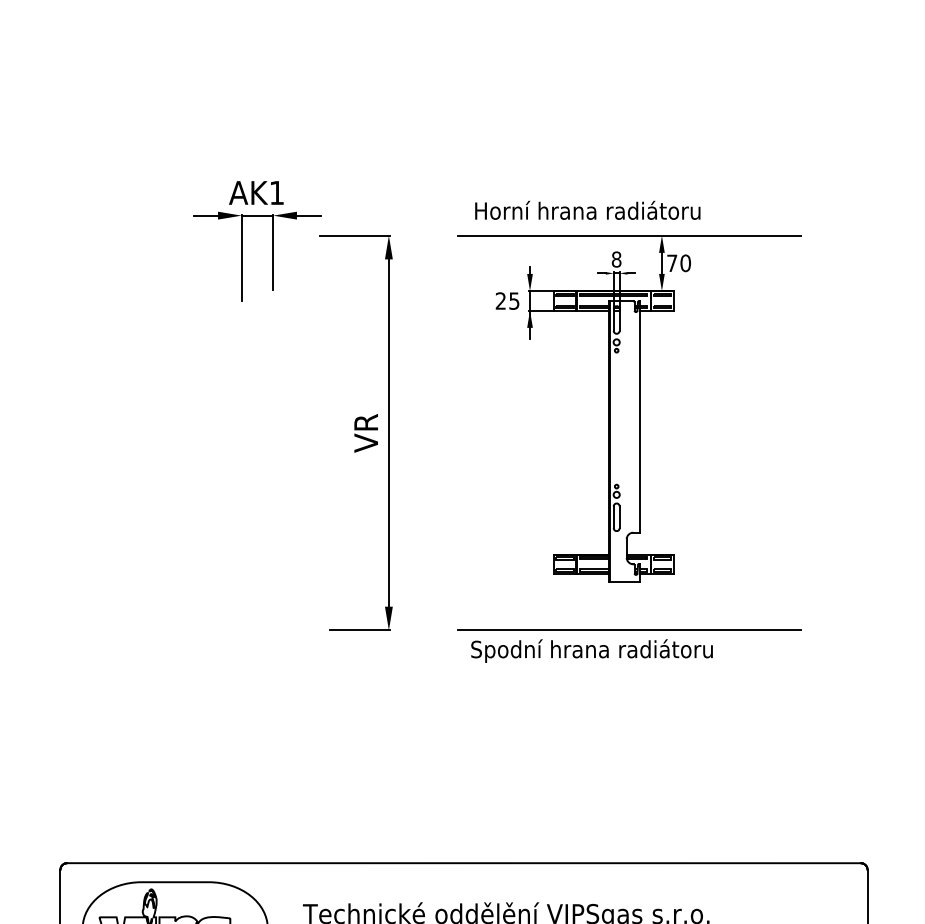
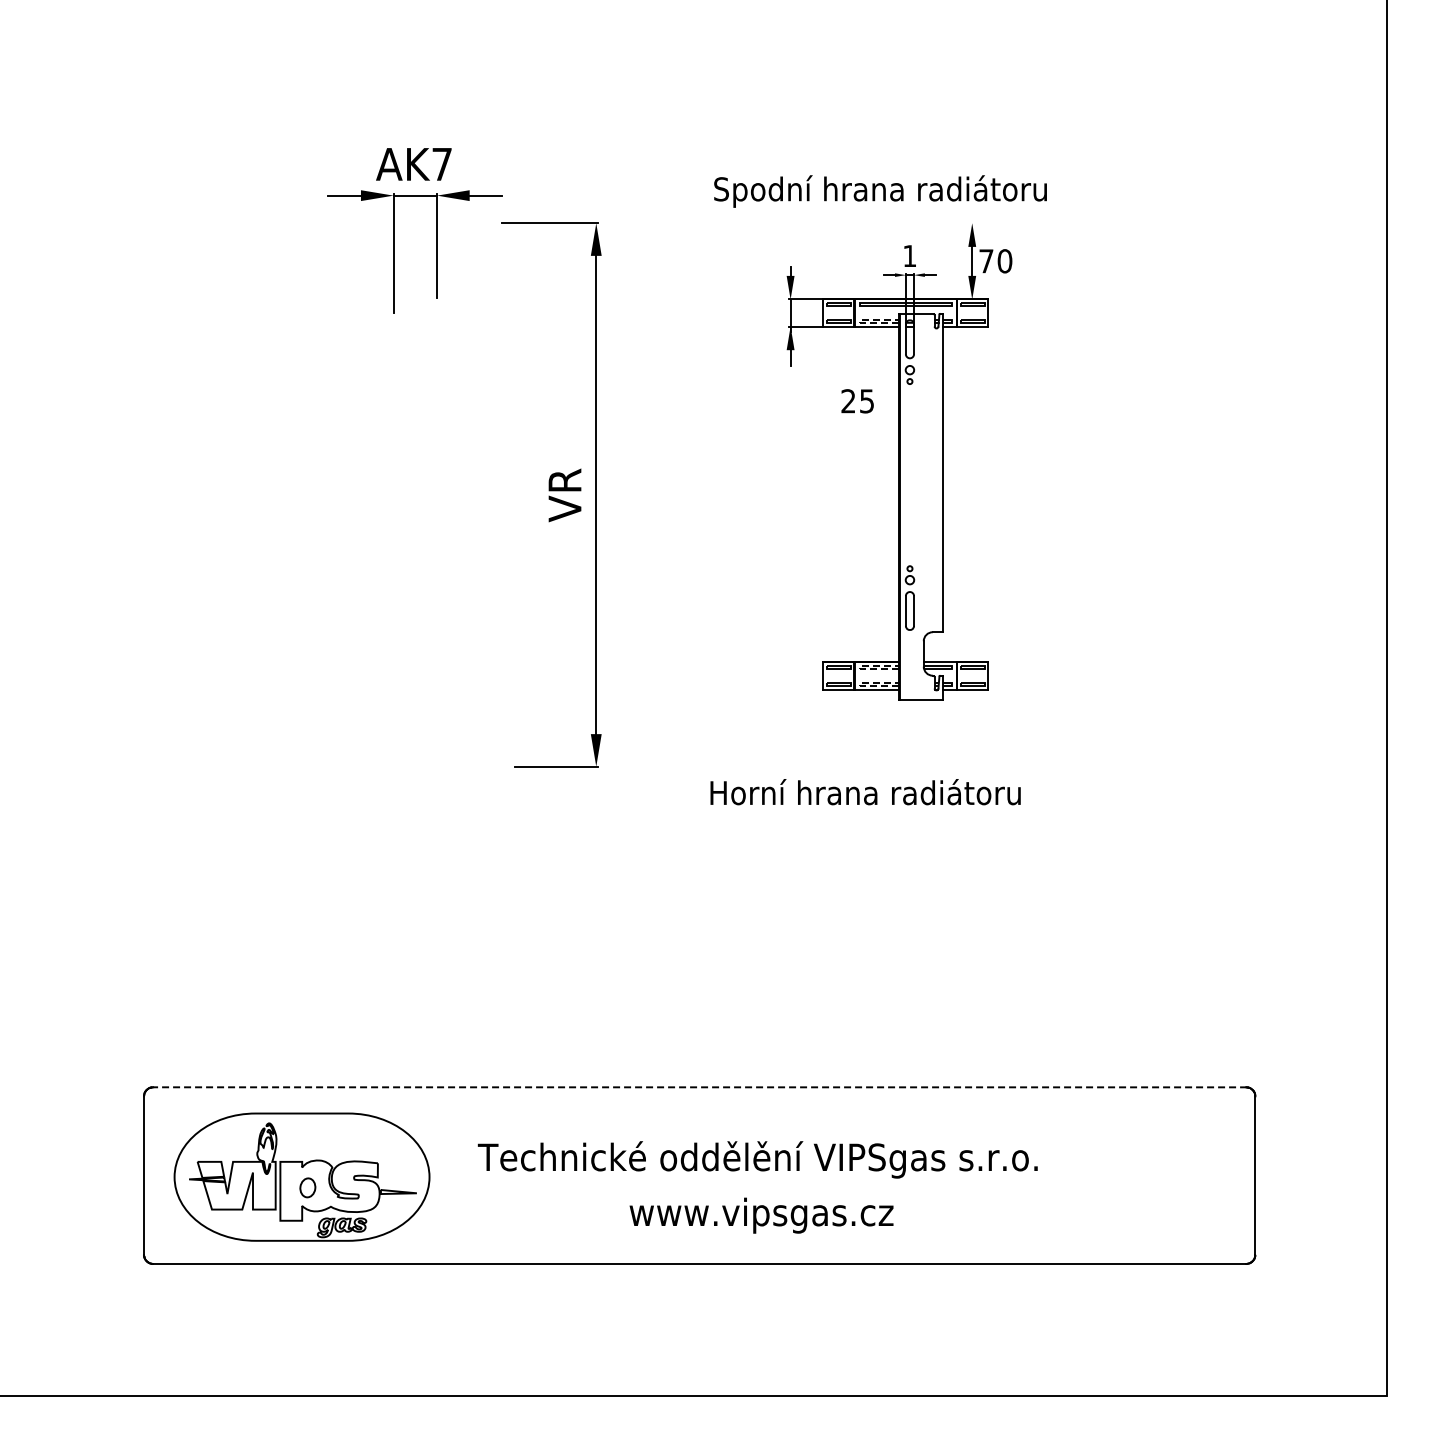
text: (276, 193) -> (441, 164), AK1 -> AK7
text: (595, 212) -> (880, 191), Horní hrana radiátoru -> Spodní hrana radiátoru
line: (629, 235) -> (927, 223), removed
text: (616, 259) -> (909, 255), 8 -> 1
text: (507, 301) -> (857, 401), moved
line: (580, 307) -> (859, 321), solid -> dashed
line: (580, 558) -> (859, 667), solid -> dashed
line: (580, 570) -> (859, 684), solid -> dashed
line: (629, 630) -> (927, 766), removed
text: (591, 651) -> (875, 795), Spodní hrana radiátoru -> Horní hrana radiátoru
line: (464, 863) -> (700, 1087), solid -> dashed

